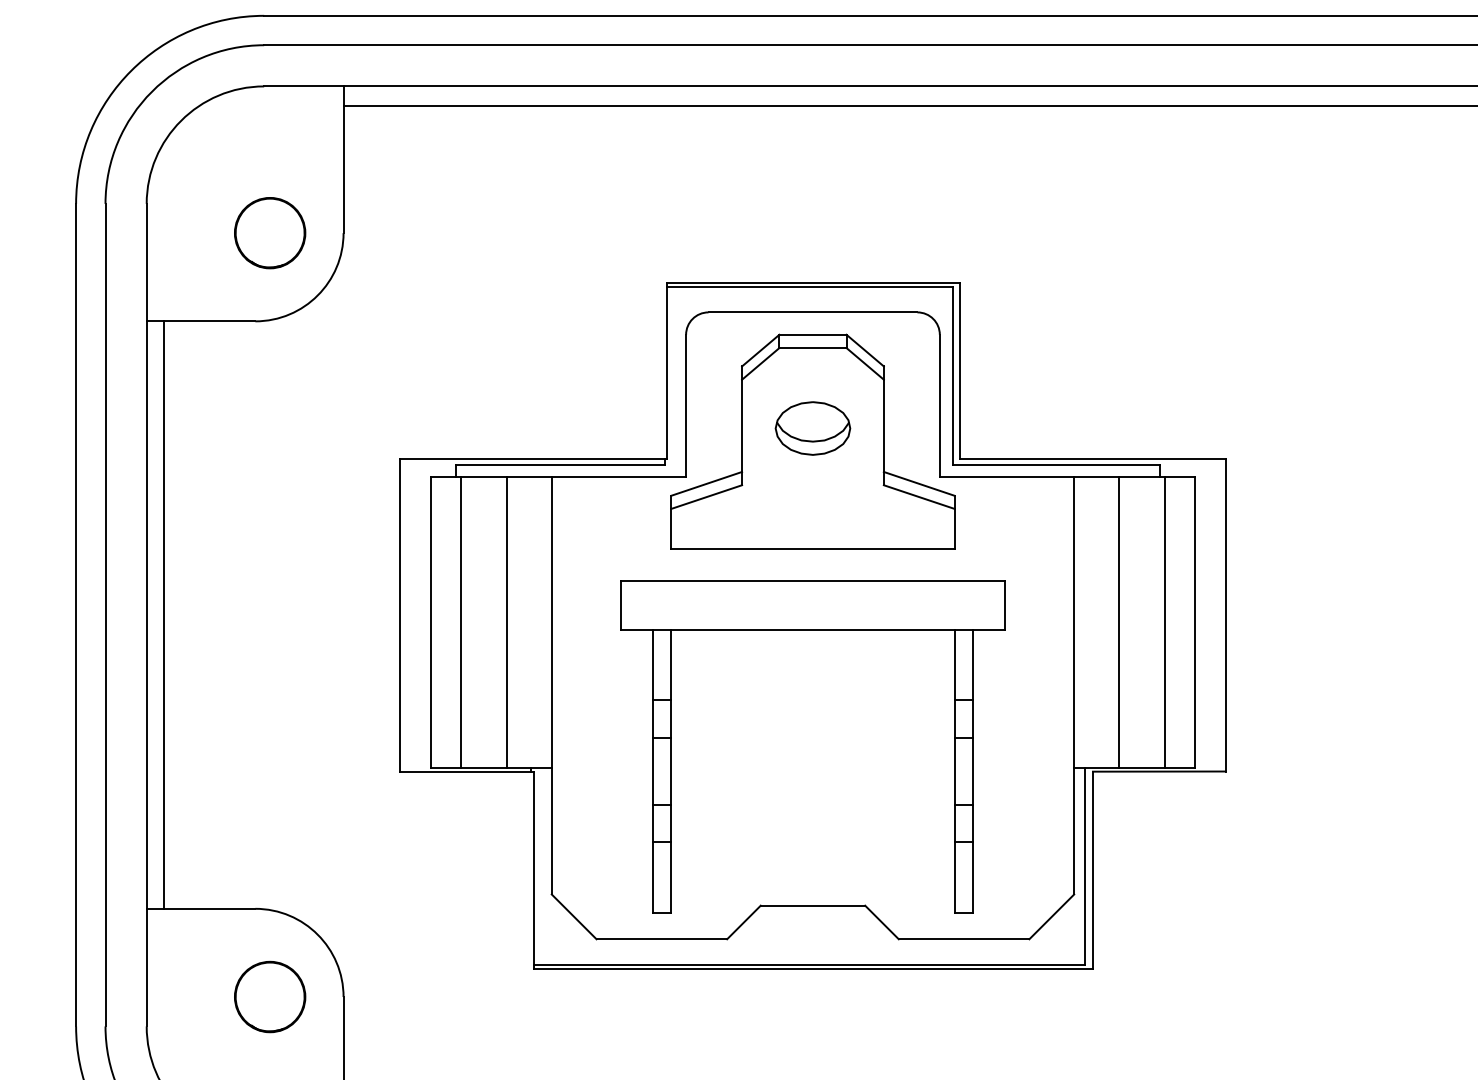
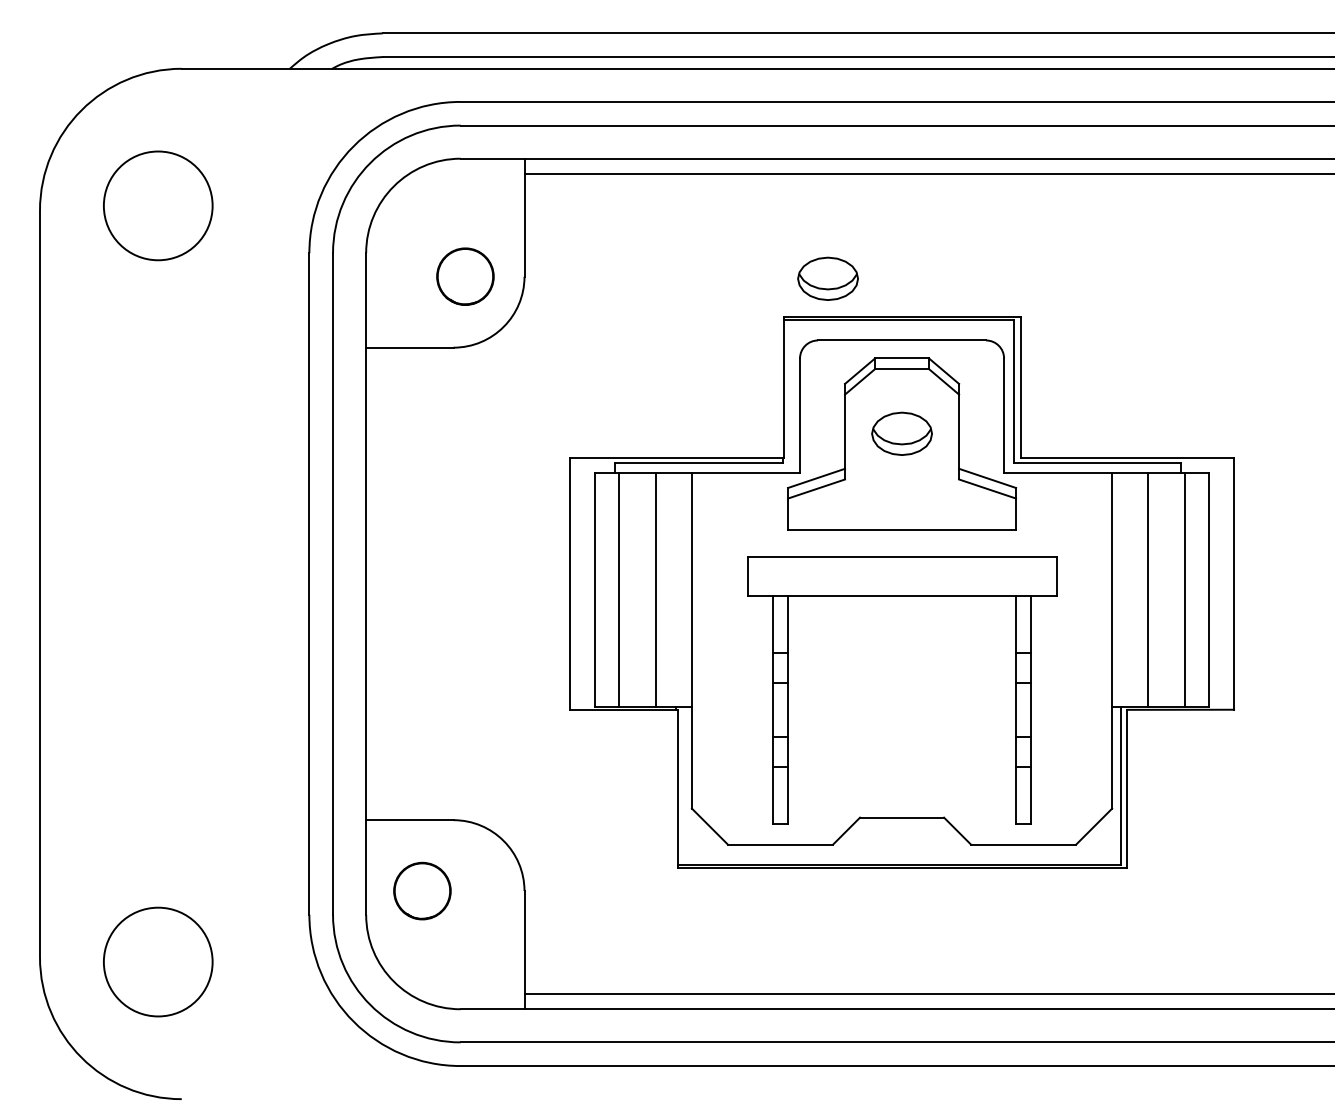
part: (720, 235) -> (827, 278), added
line: (163, 614) -> (379, 583), removed
part: (270, 996) -> (422, 890), moved

